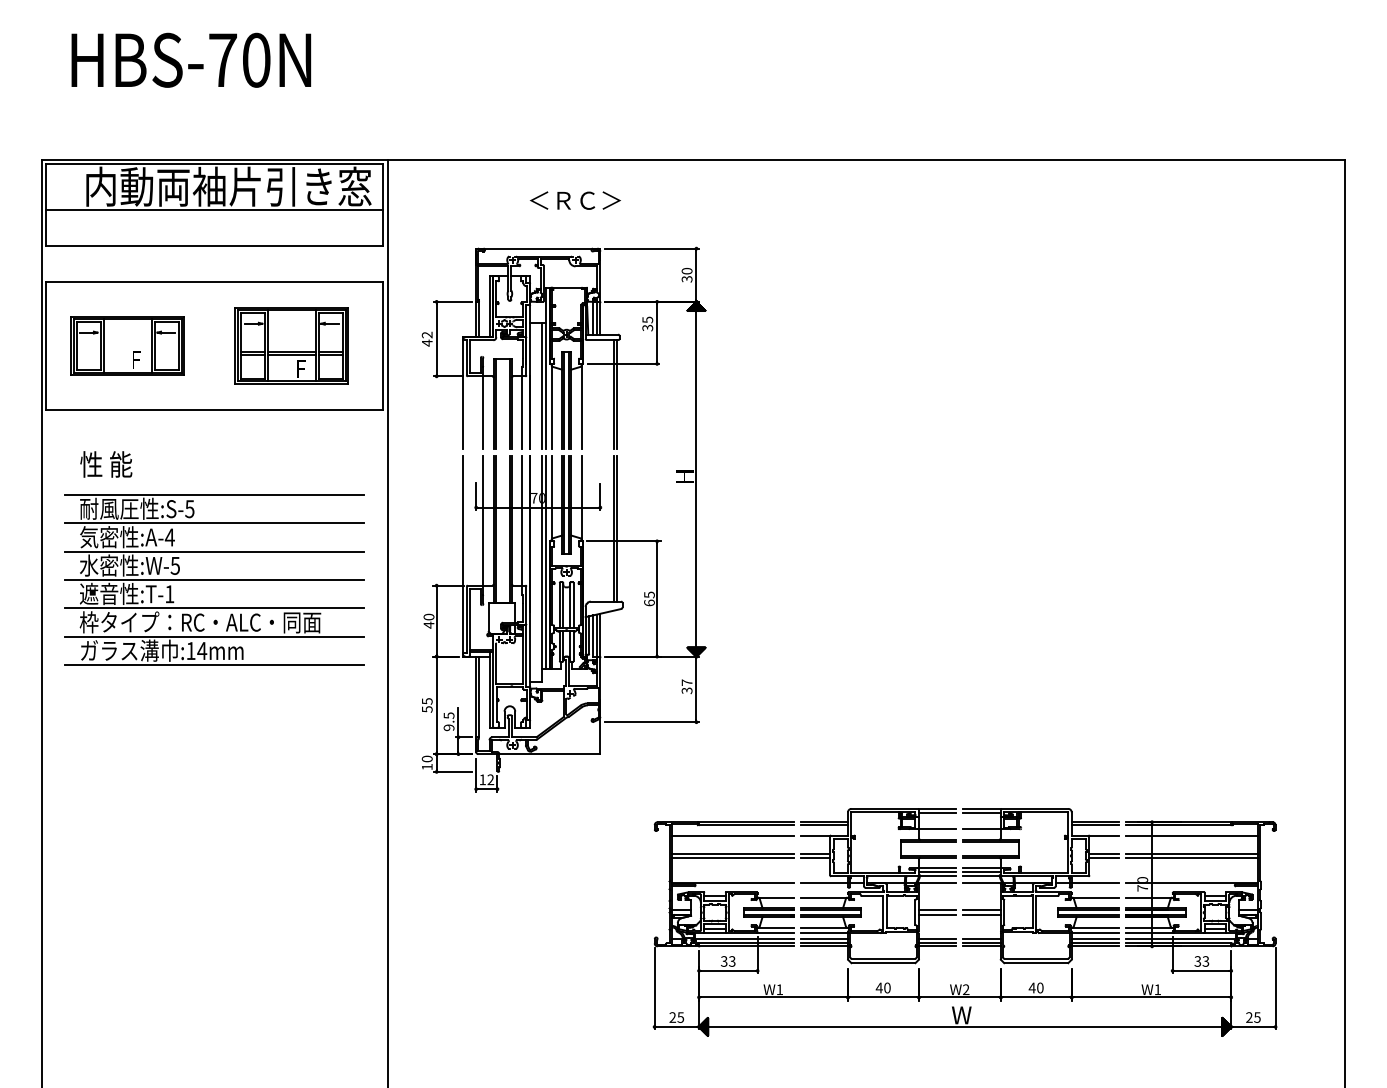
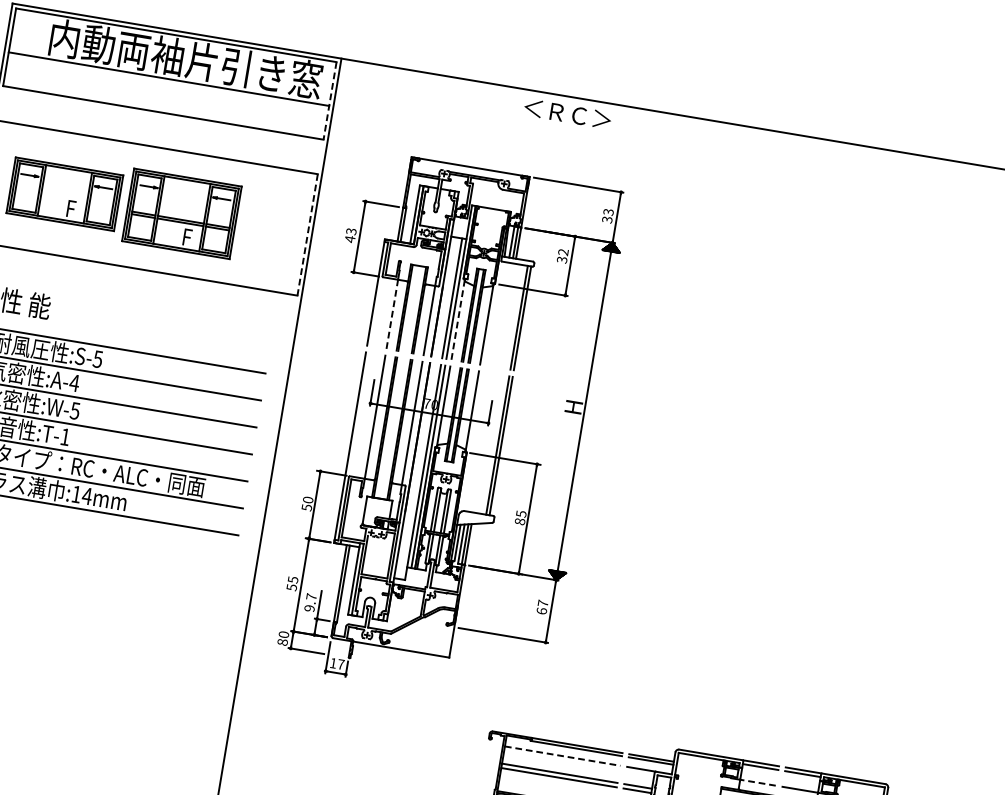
text: (575, 200) -> (567, 113), moved
line: (383, 204) -> (330, 100), solid -> dashed
text: (686, 270) -> (608, 211), 30 -> 33
text: (647, 319) -> (563, 251), 35 -> 32
text: (427, 334) -> (351, 231), 42 -> 43
part: (291, 345) -> (181, 213), moved
line: (383, 345) -> (308, 234), solid -> dashed
line: (551, 406) -> (458, 319), solid -> dashed
line: (483, 412) -> (392, 314), solid -> dashed
text: (649, 602) -> (520, 521), 65 -> 85
text: (428, 624) -> (306, 506), 40 -> 50
text: (686, 690) -> (541, 610), 37 -> 67
text: (448, 715) -> (311, 596), 9.5 -> 9.7
text: (426, 766) -> (282, 641), 10 -> 80
text: (490, 779) -> (340, 664), 12 -> 17
line: (937, 829) -> (757, 782), solid -> dashed
line: (733, 835) -> (562, 756), solid -> dashed

